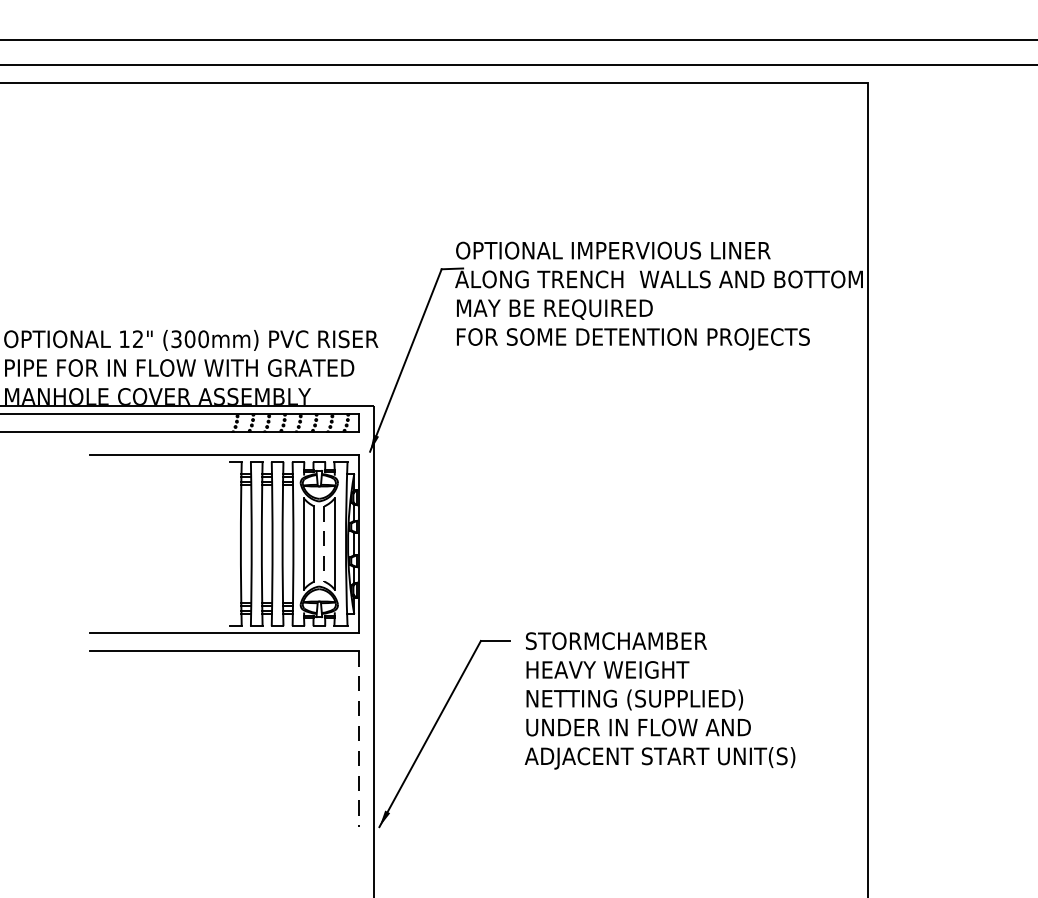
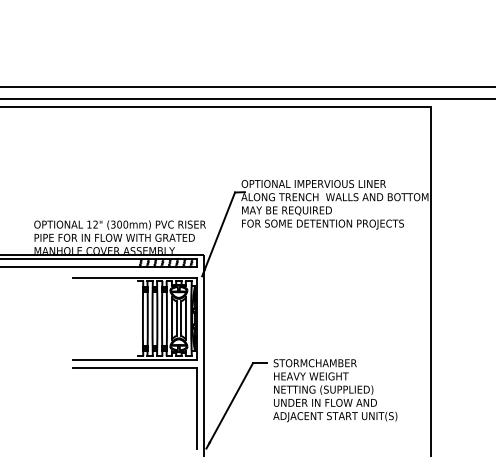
line: (325, 545) -> (181, 319), dashed -> solid
line: (357, 739) -> (196, 408), dashed -> solid

